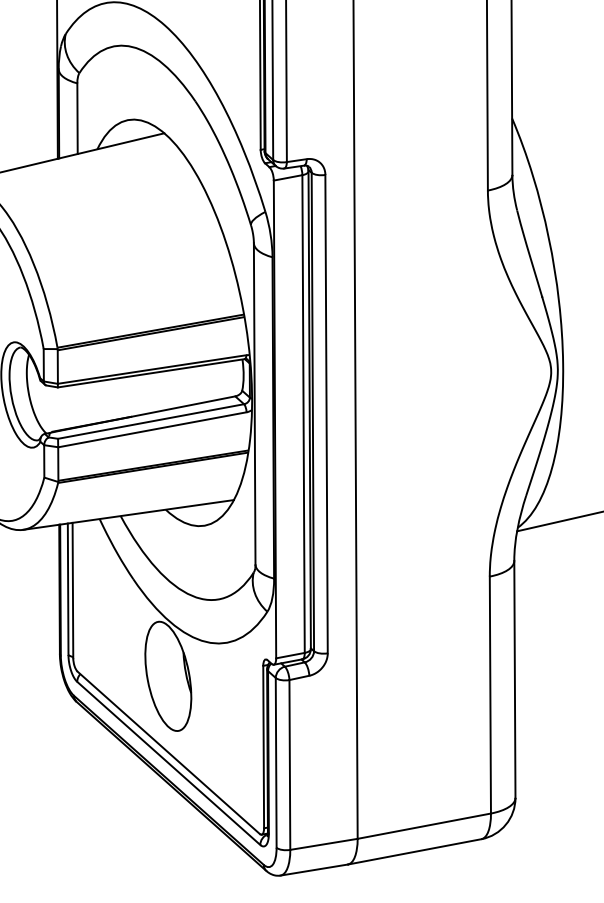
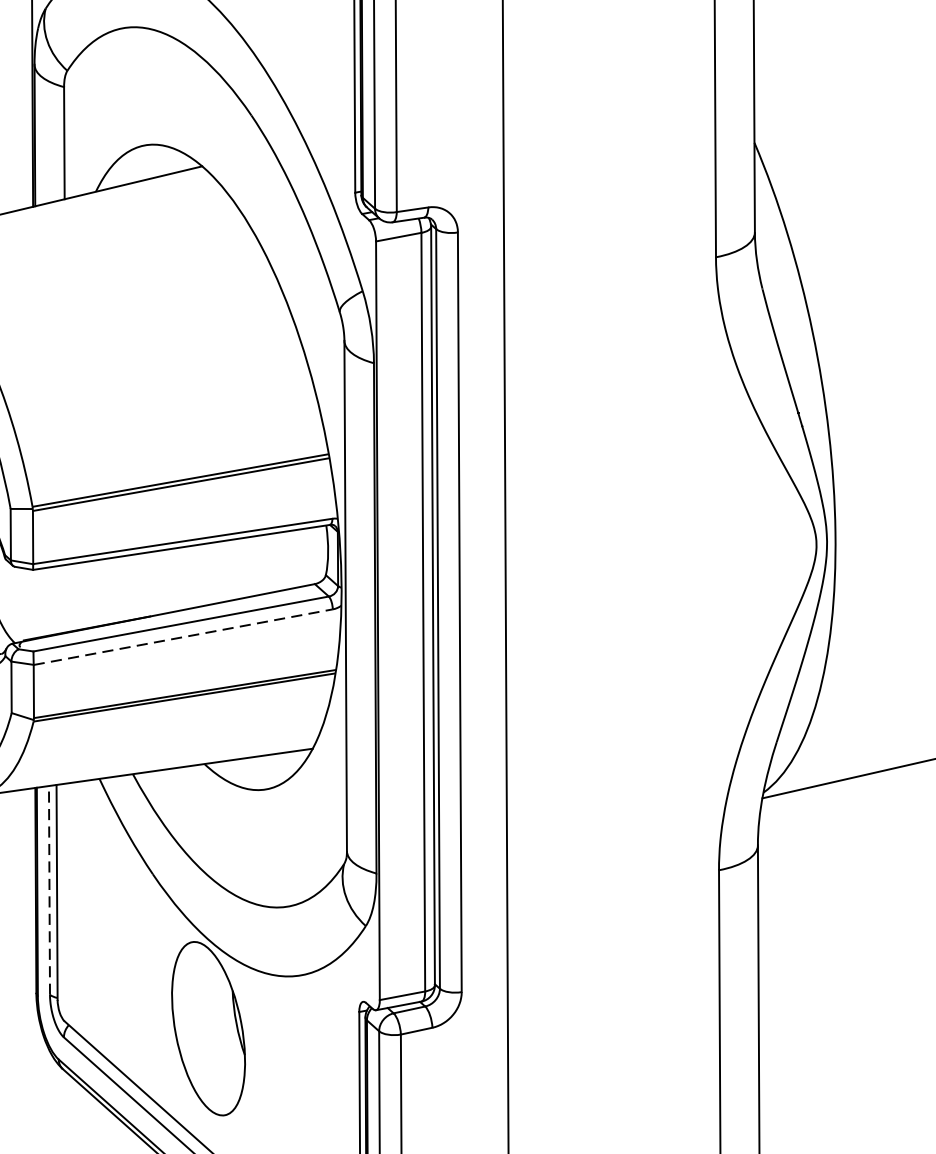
line: (152, 429) -> (183, 636), solid -> dashed
line: (68, 589) -> (50, 890), solid -> dashed

